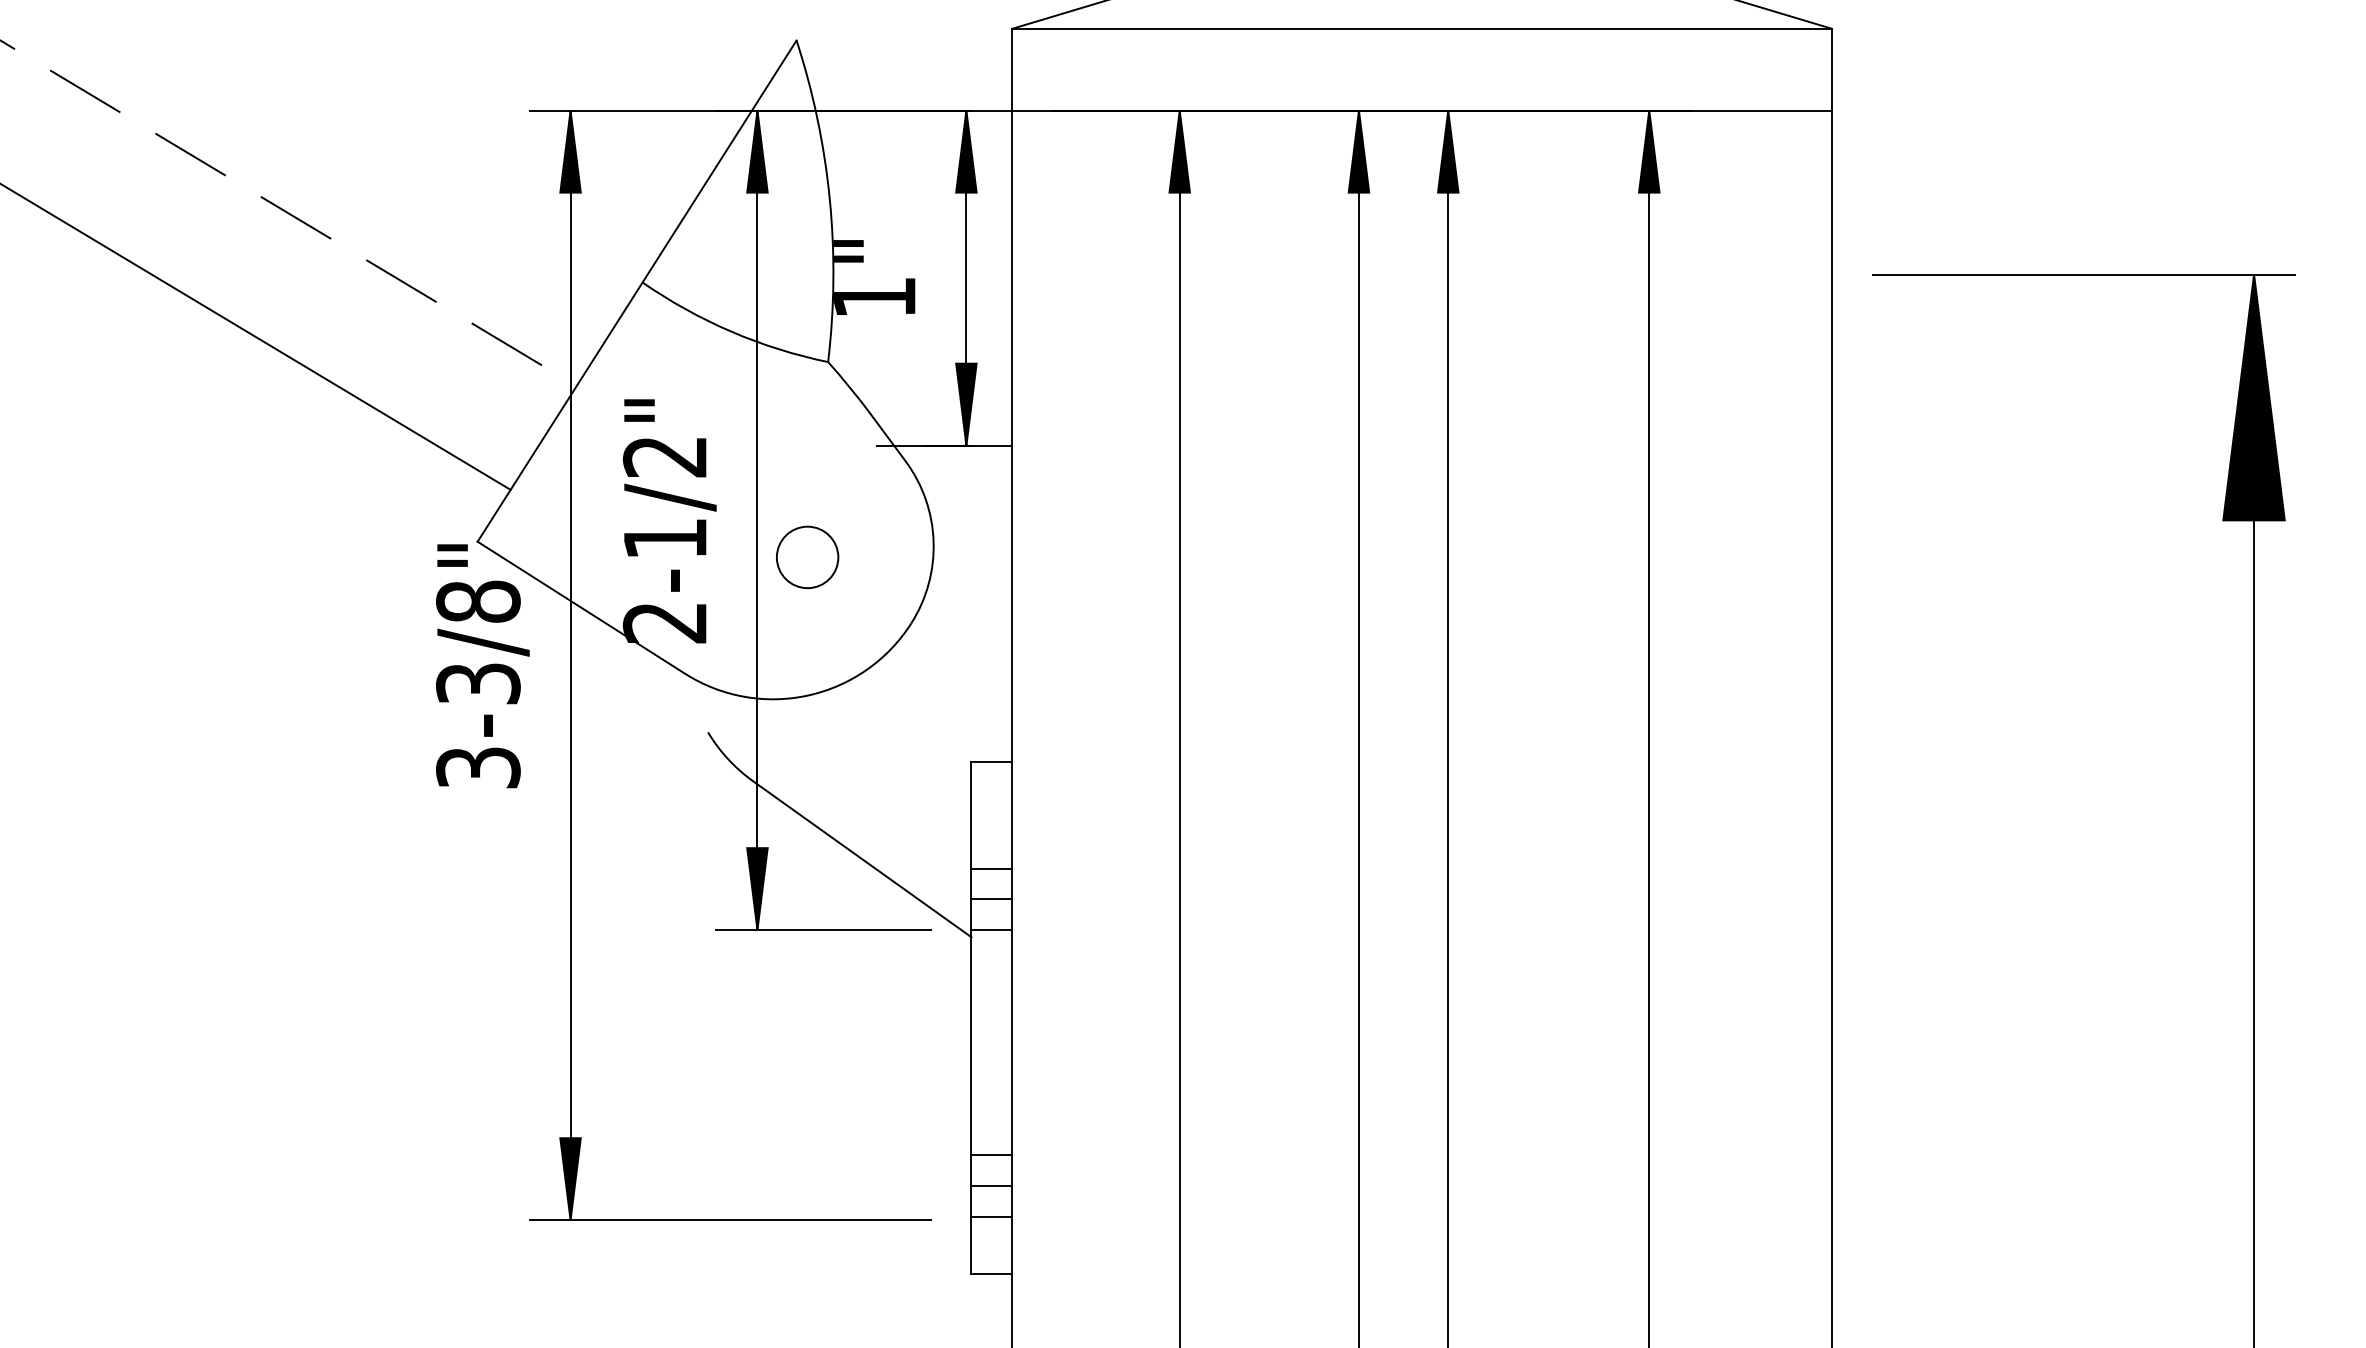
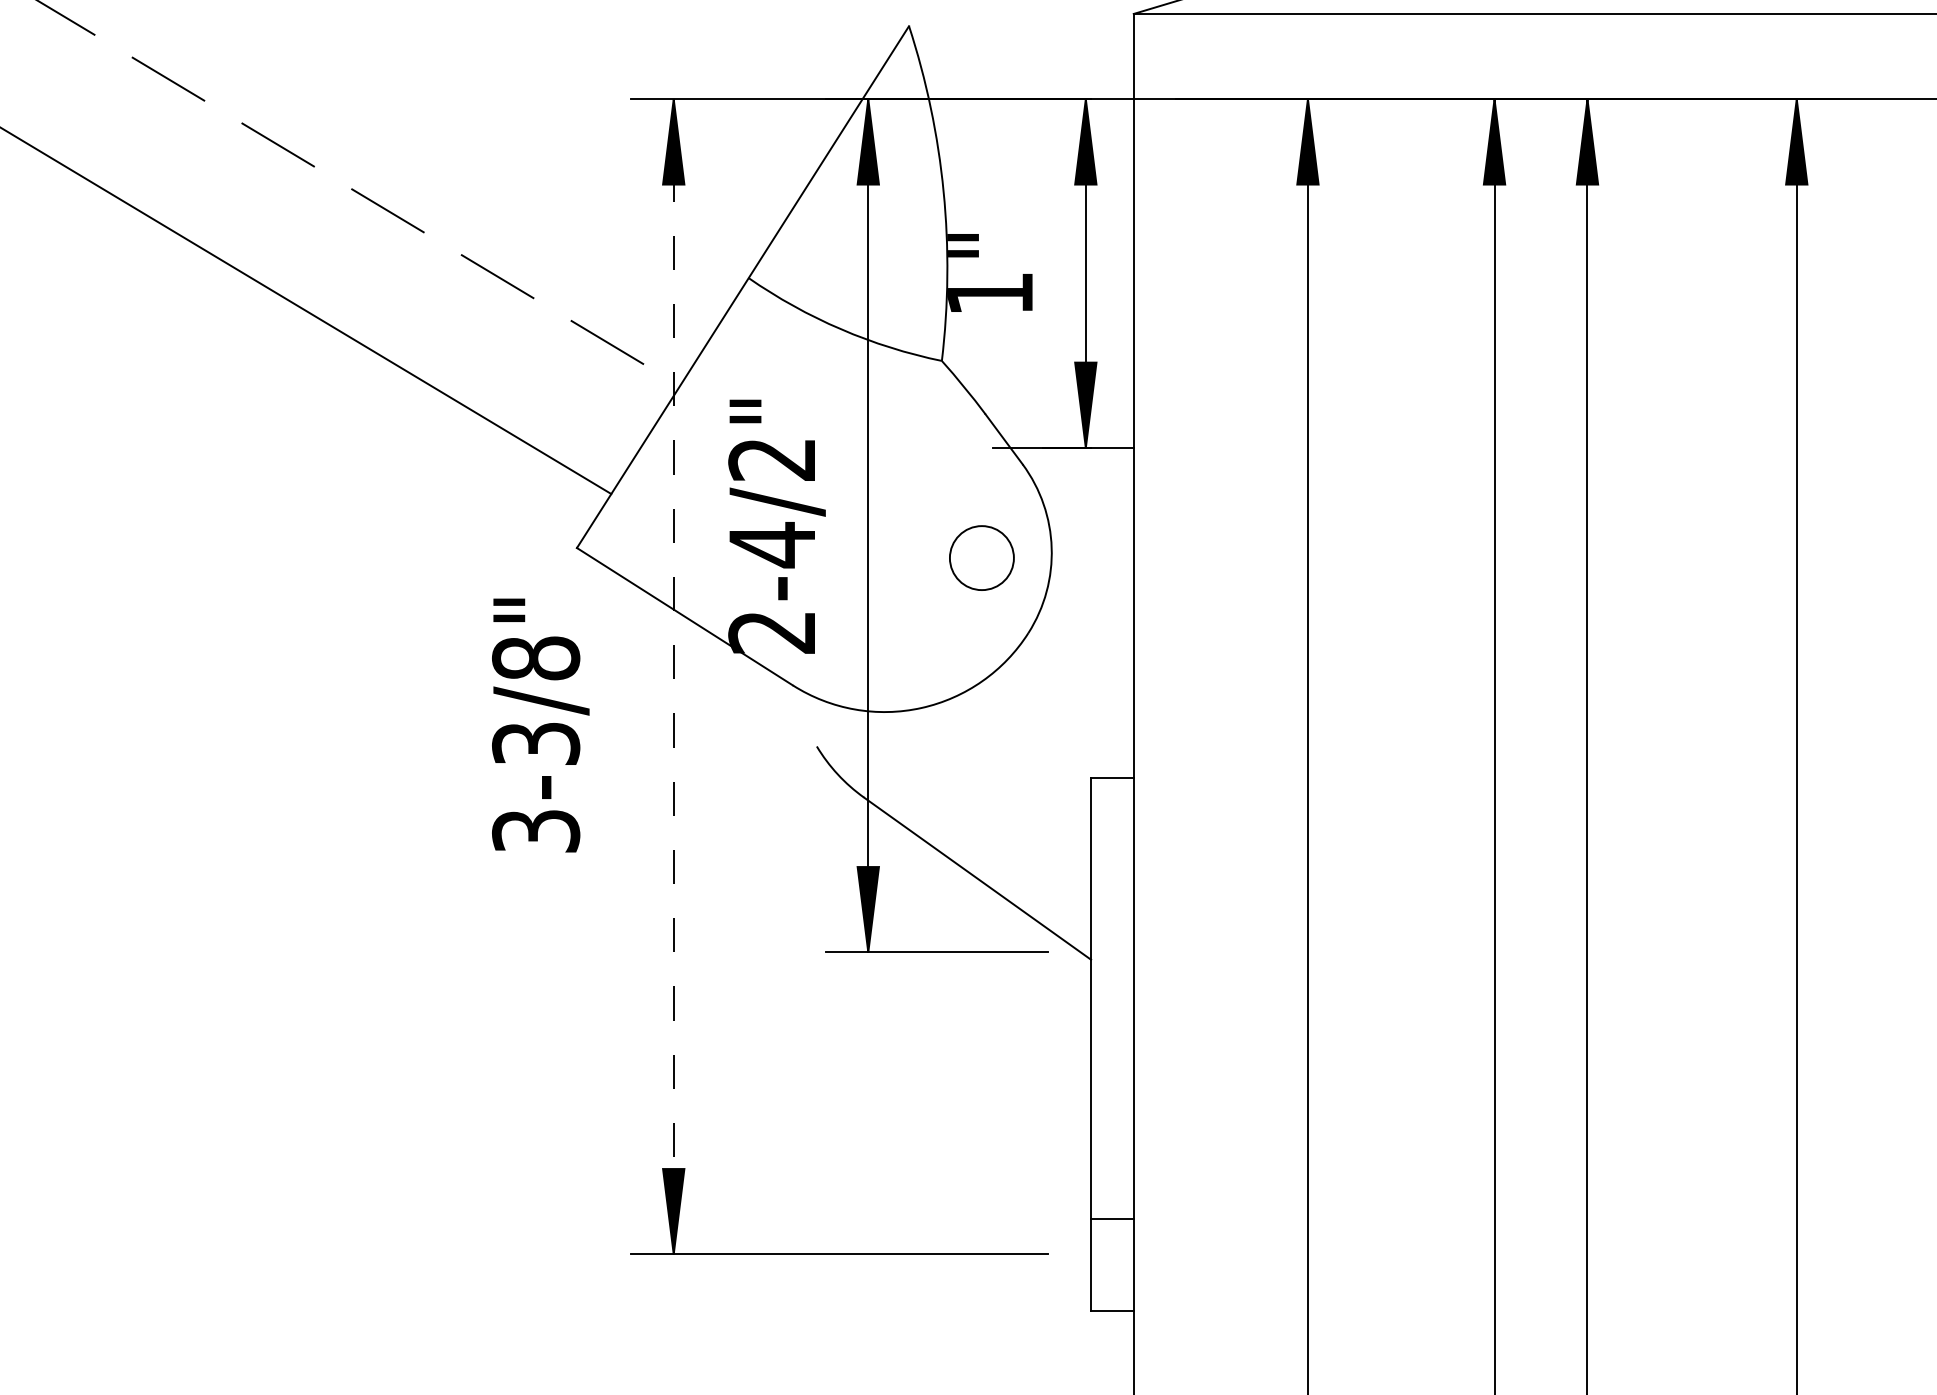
text: (665, 538) -> (772, 544), 2-1/2" -> 2-4/2"
circle: (807, 557) -> (981, 558), moved
line: (570, 665) -> (673, 676), solid -> dashed
text: (482, 666) -> (540, 725), moved
line: (991, 868) -> (1111, 888), removed
line: (991, 899) -> (1111, 920), removed
line: (991, 930) -> (1111, 952), removed
line: (991, 1155) -> (1111, 1187), removed
line: (991, 1216) -> (1111, 1250), removed

